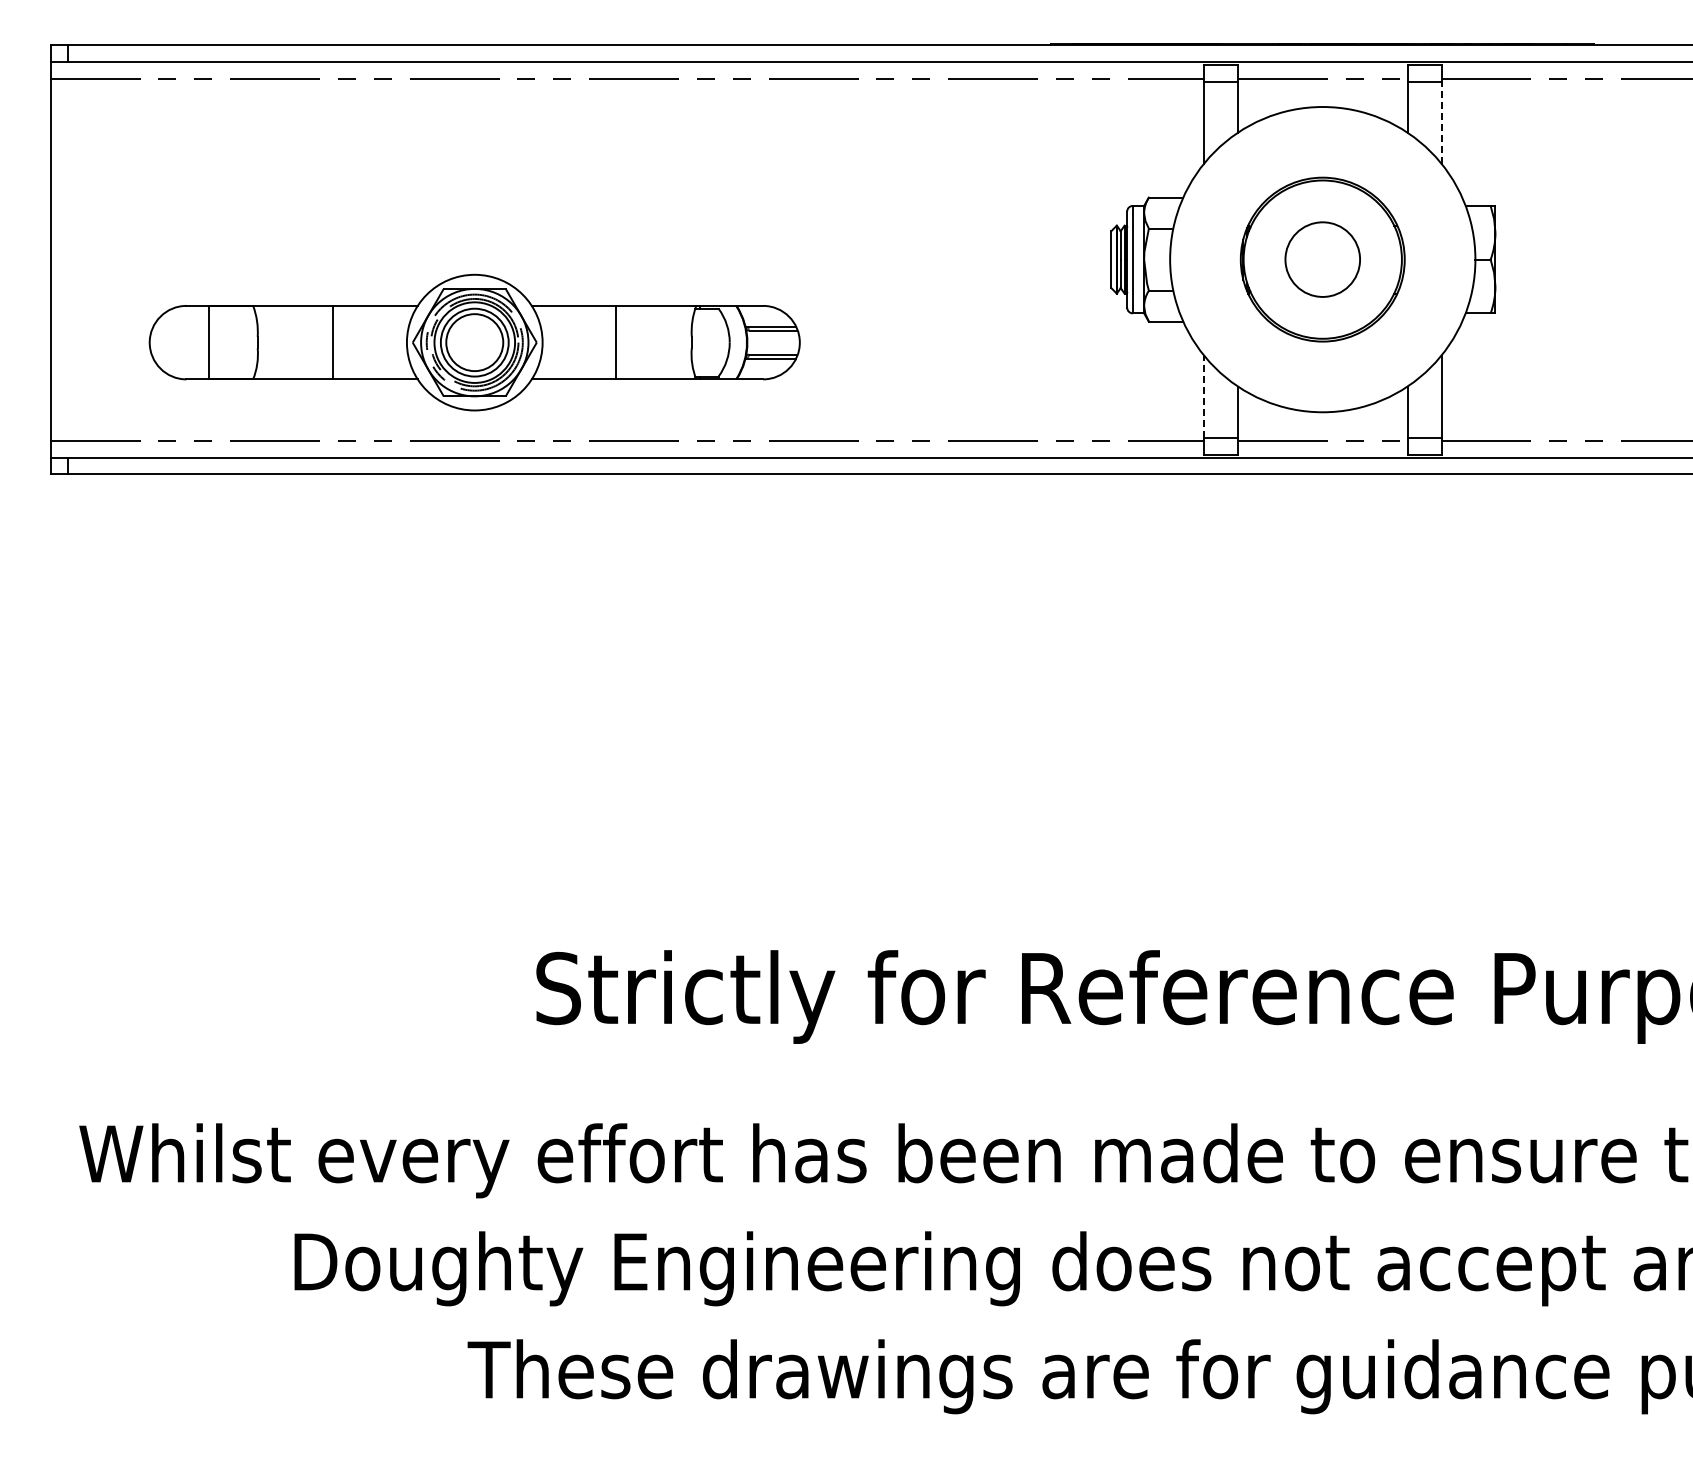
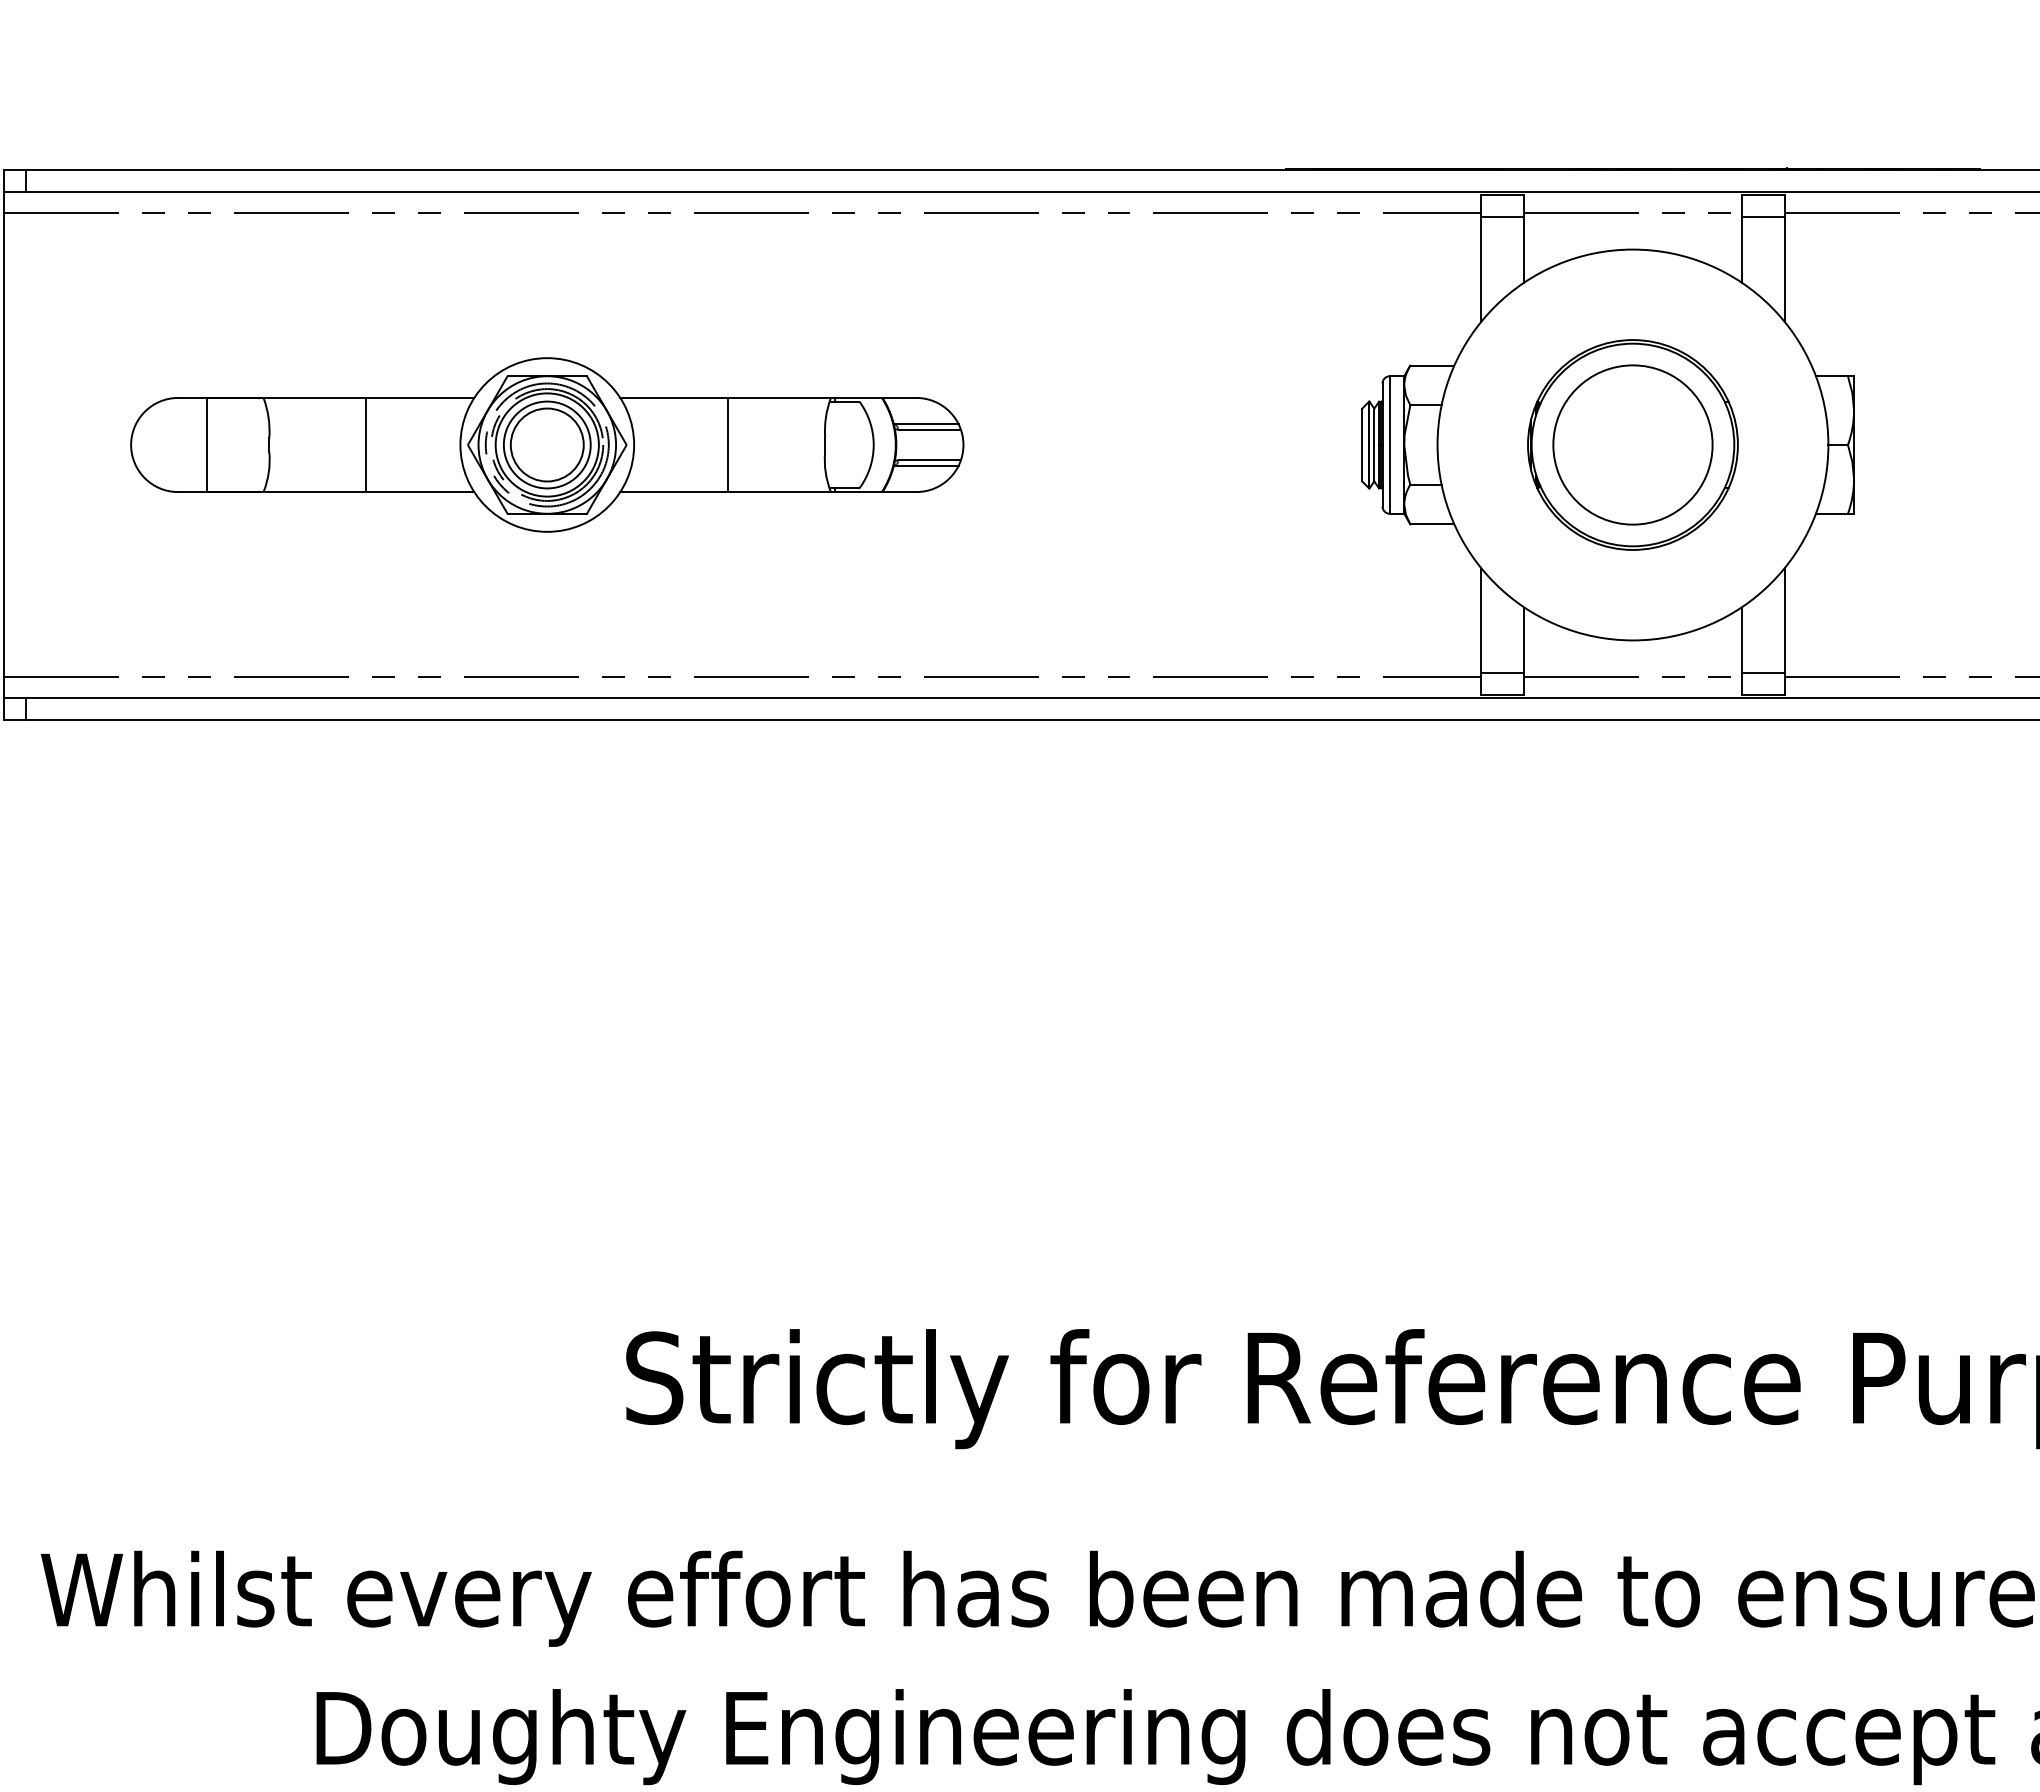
line: (1441, 122) -> (1784, 269), dashed -> solid
circle: (1322, 259) -> (1632, 444), size x1.67
part: (474, 342) -> (546, 444), moved
line: (1204, 396) -> (1481, 620), dashed -> solid

